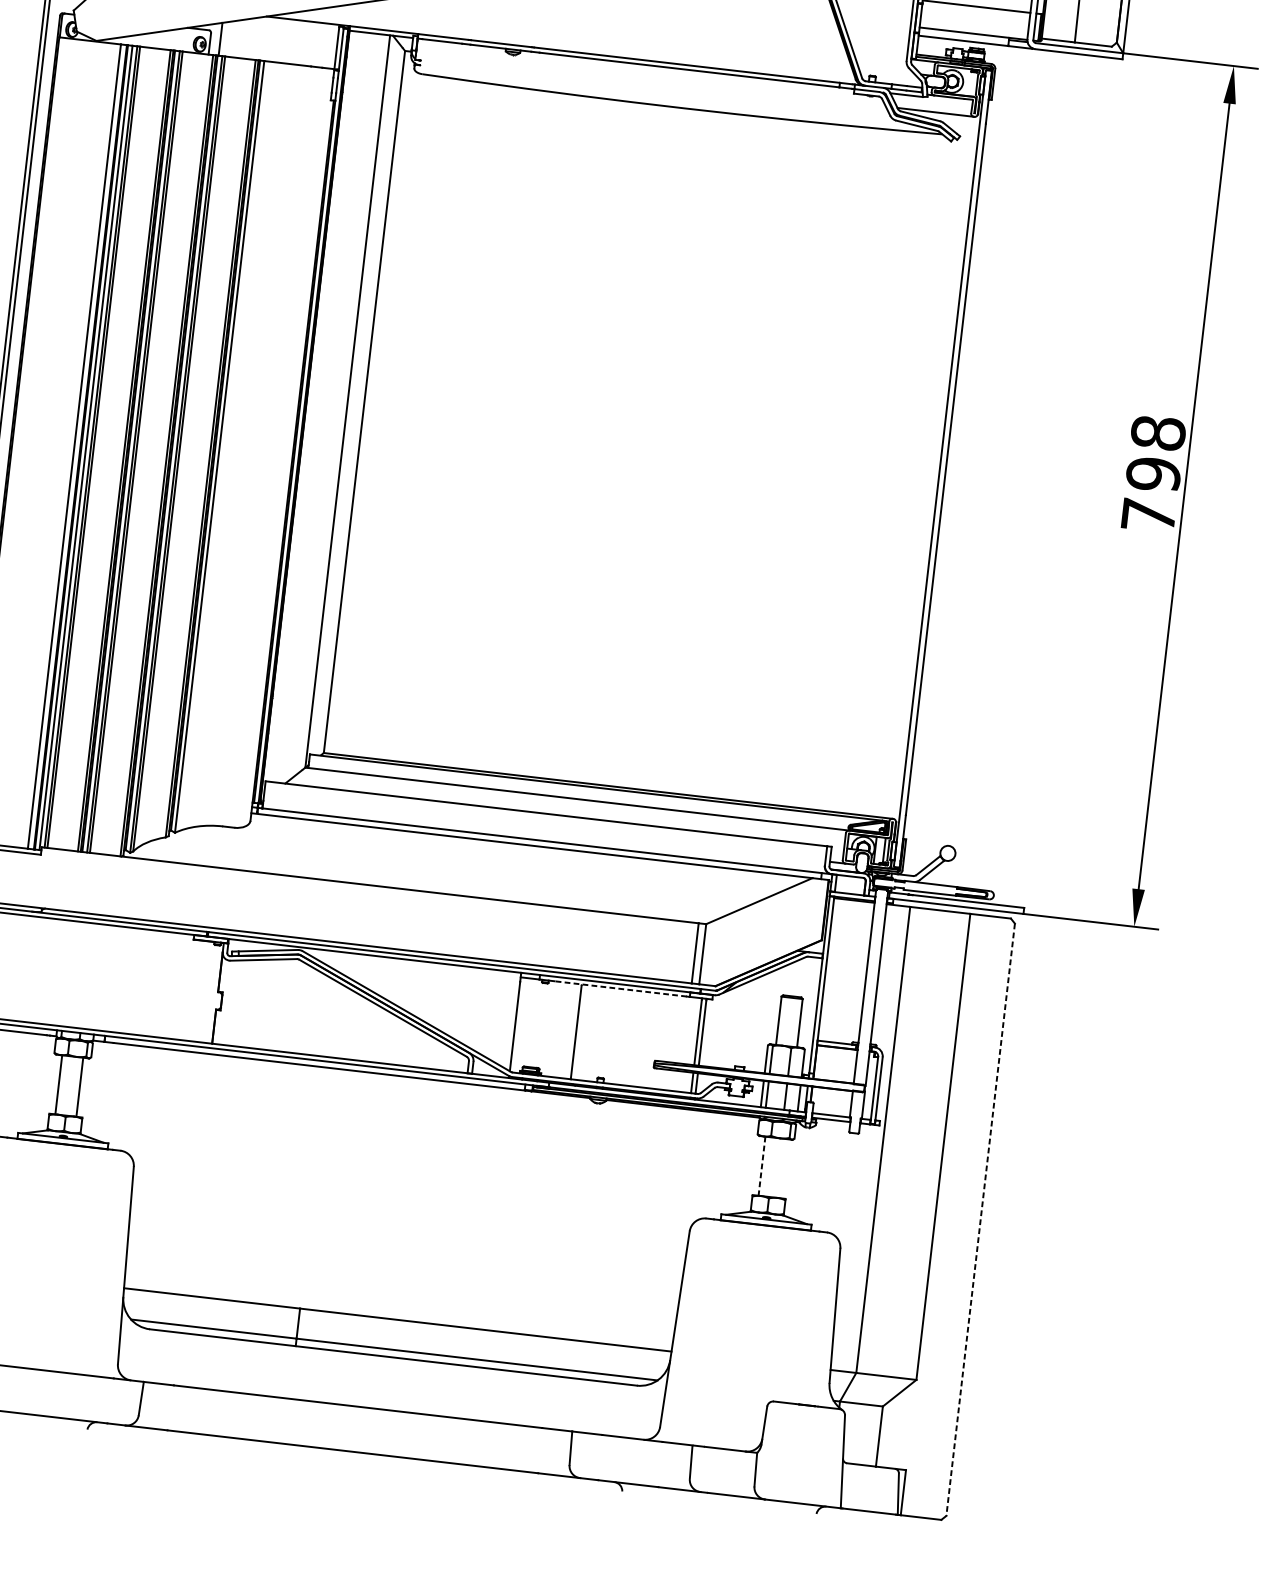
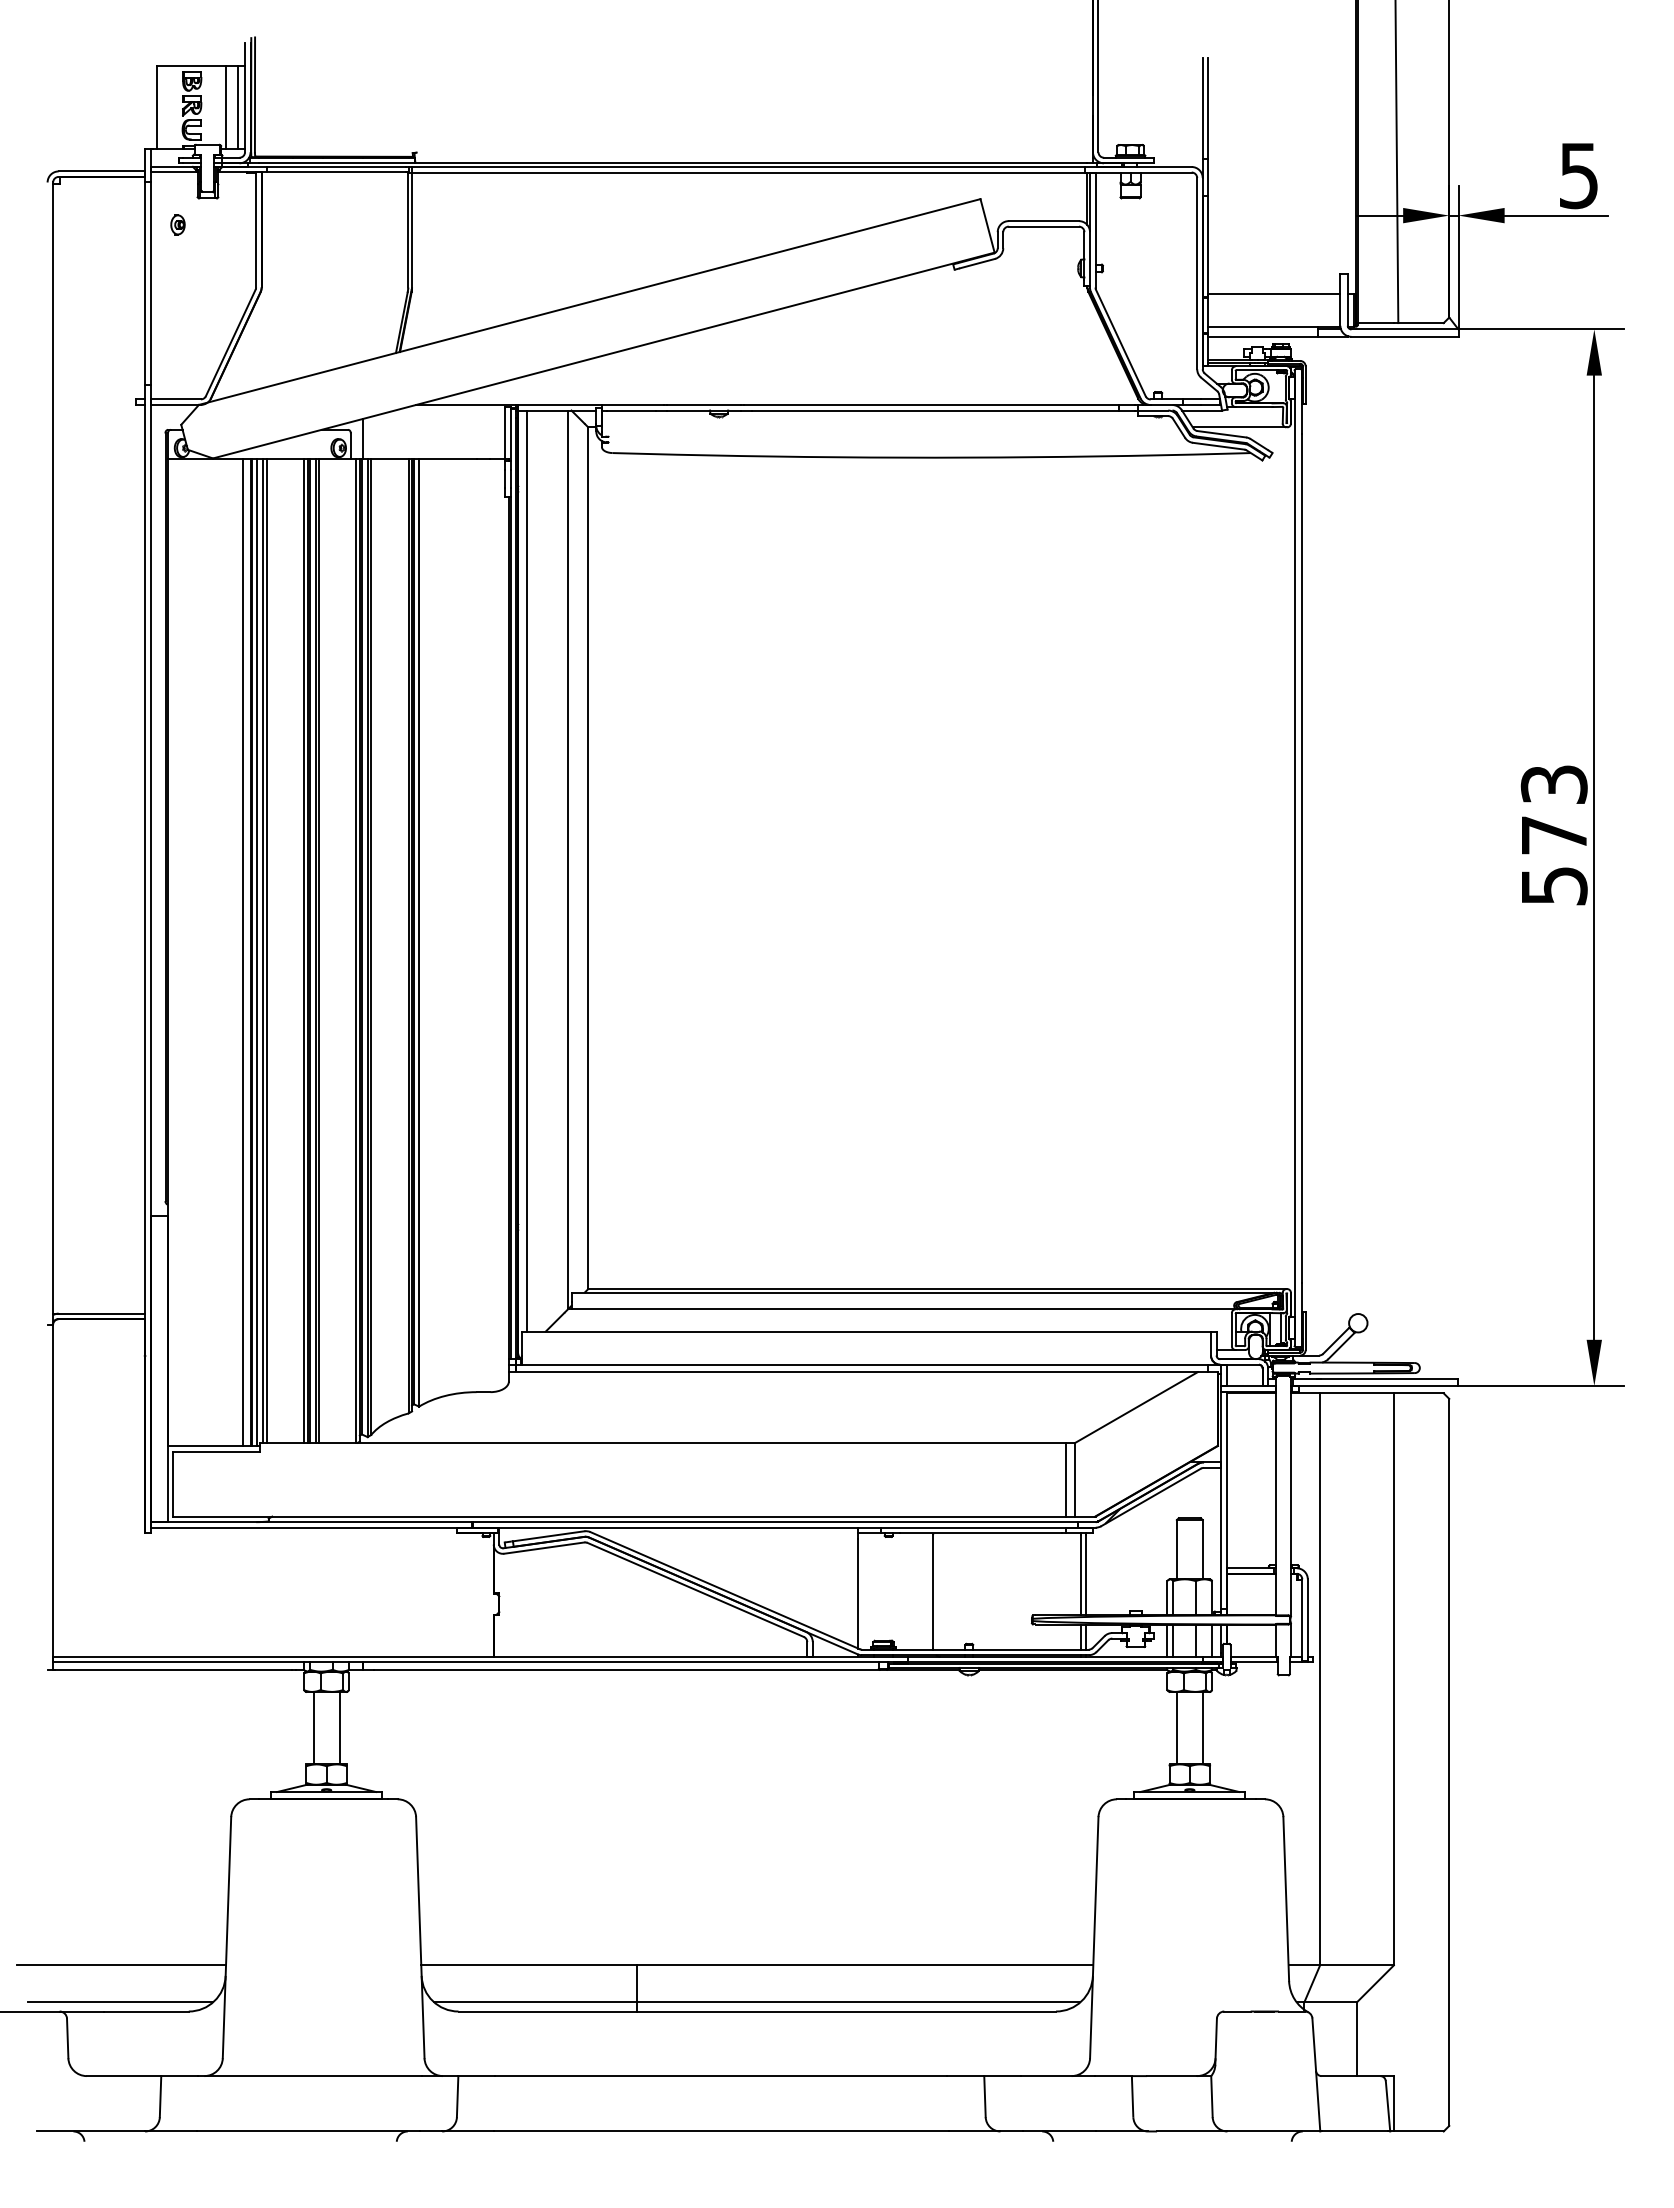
line: (313, 406) -> (527, 870), added
text: (1153, 473) -> (1553, 834), 798 -> 573
line: (620, 989) -> (980, 1533), dashed -> solid
line: (761, 1166) -> (1176, 1728), dashed -> solid
line: (782, 1168) -> (1202, 1727), added
line: (980, 1219) -> (1449, 1762), dashed -> solid

